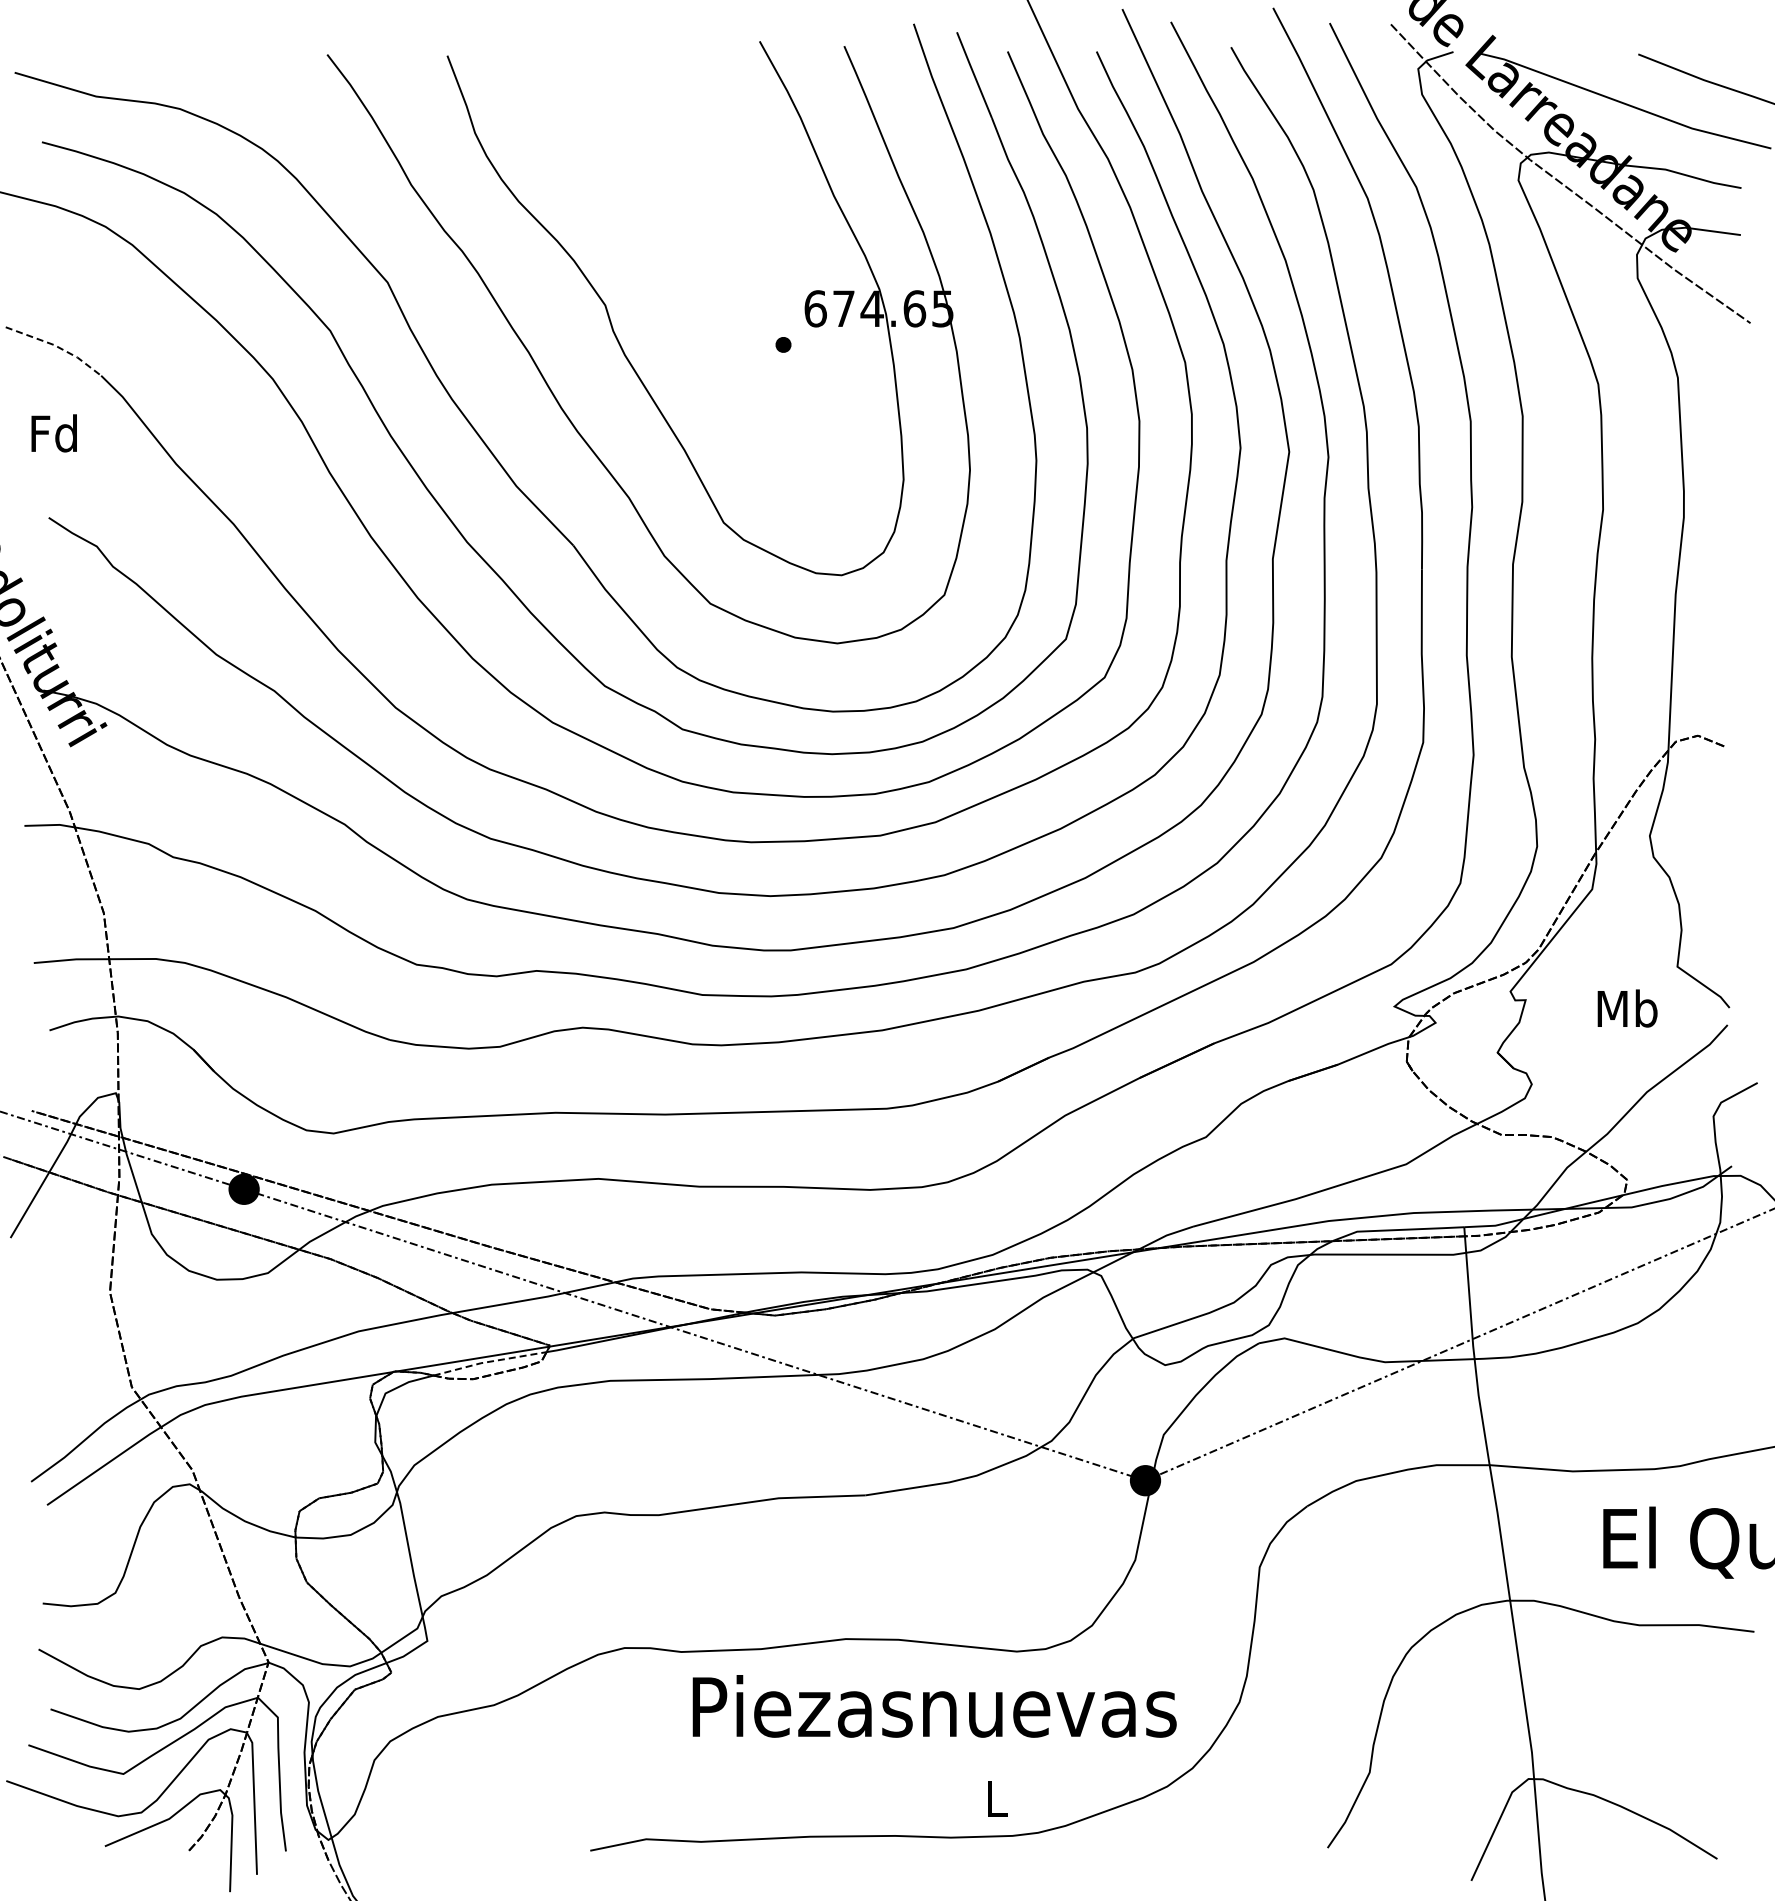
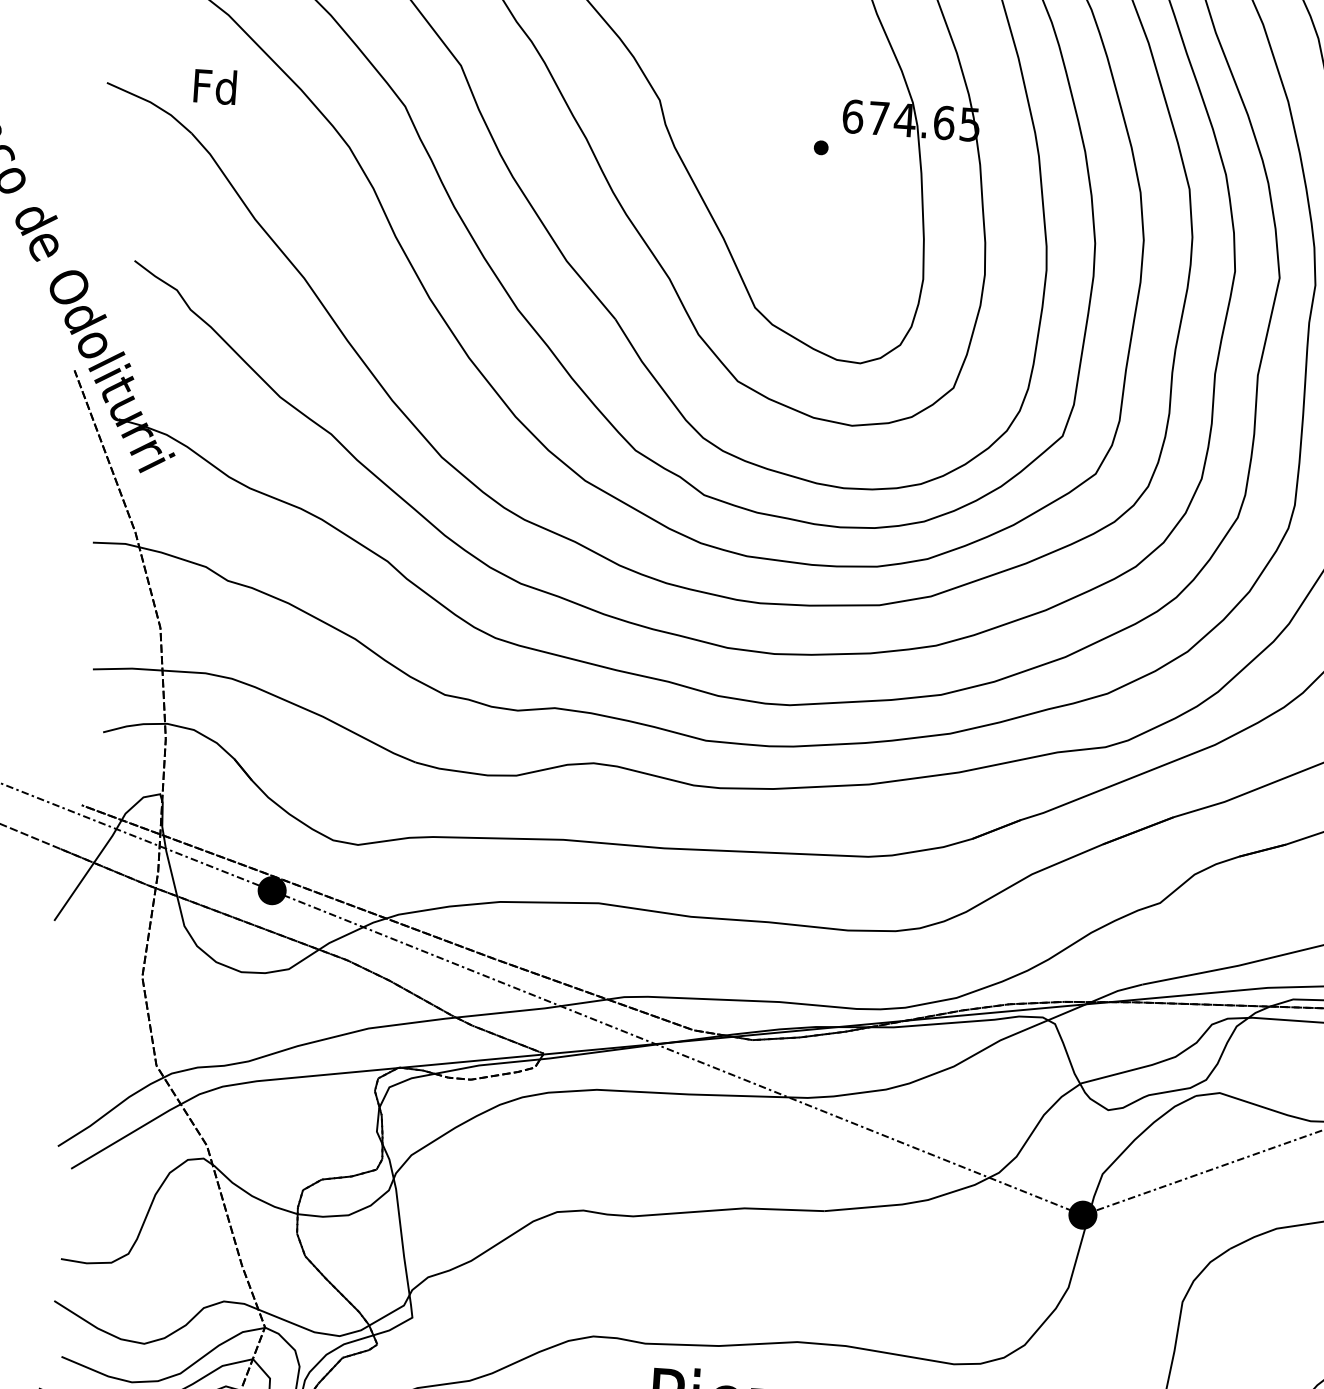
line: (56, 346) -> (152, 103), dashed -> solid
text: (53, 433) -> (214, 86), moved
line: (489, 1361) -> (487, 1064), dashed -> solid

